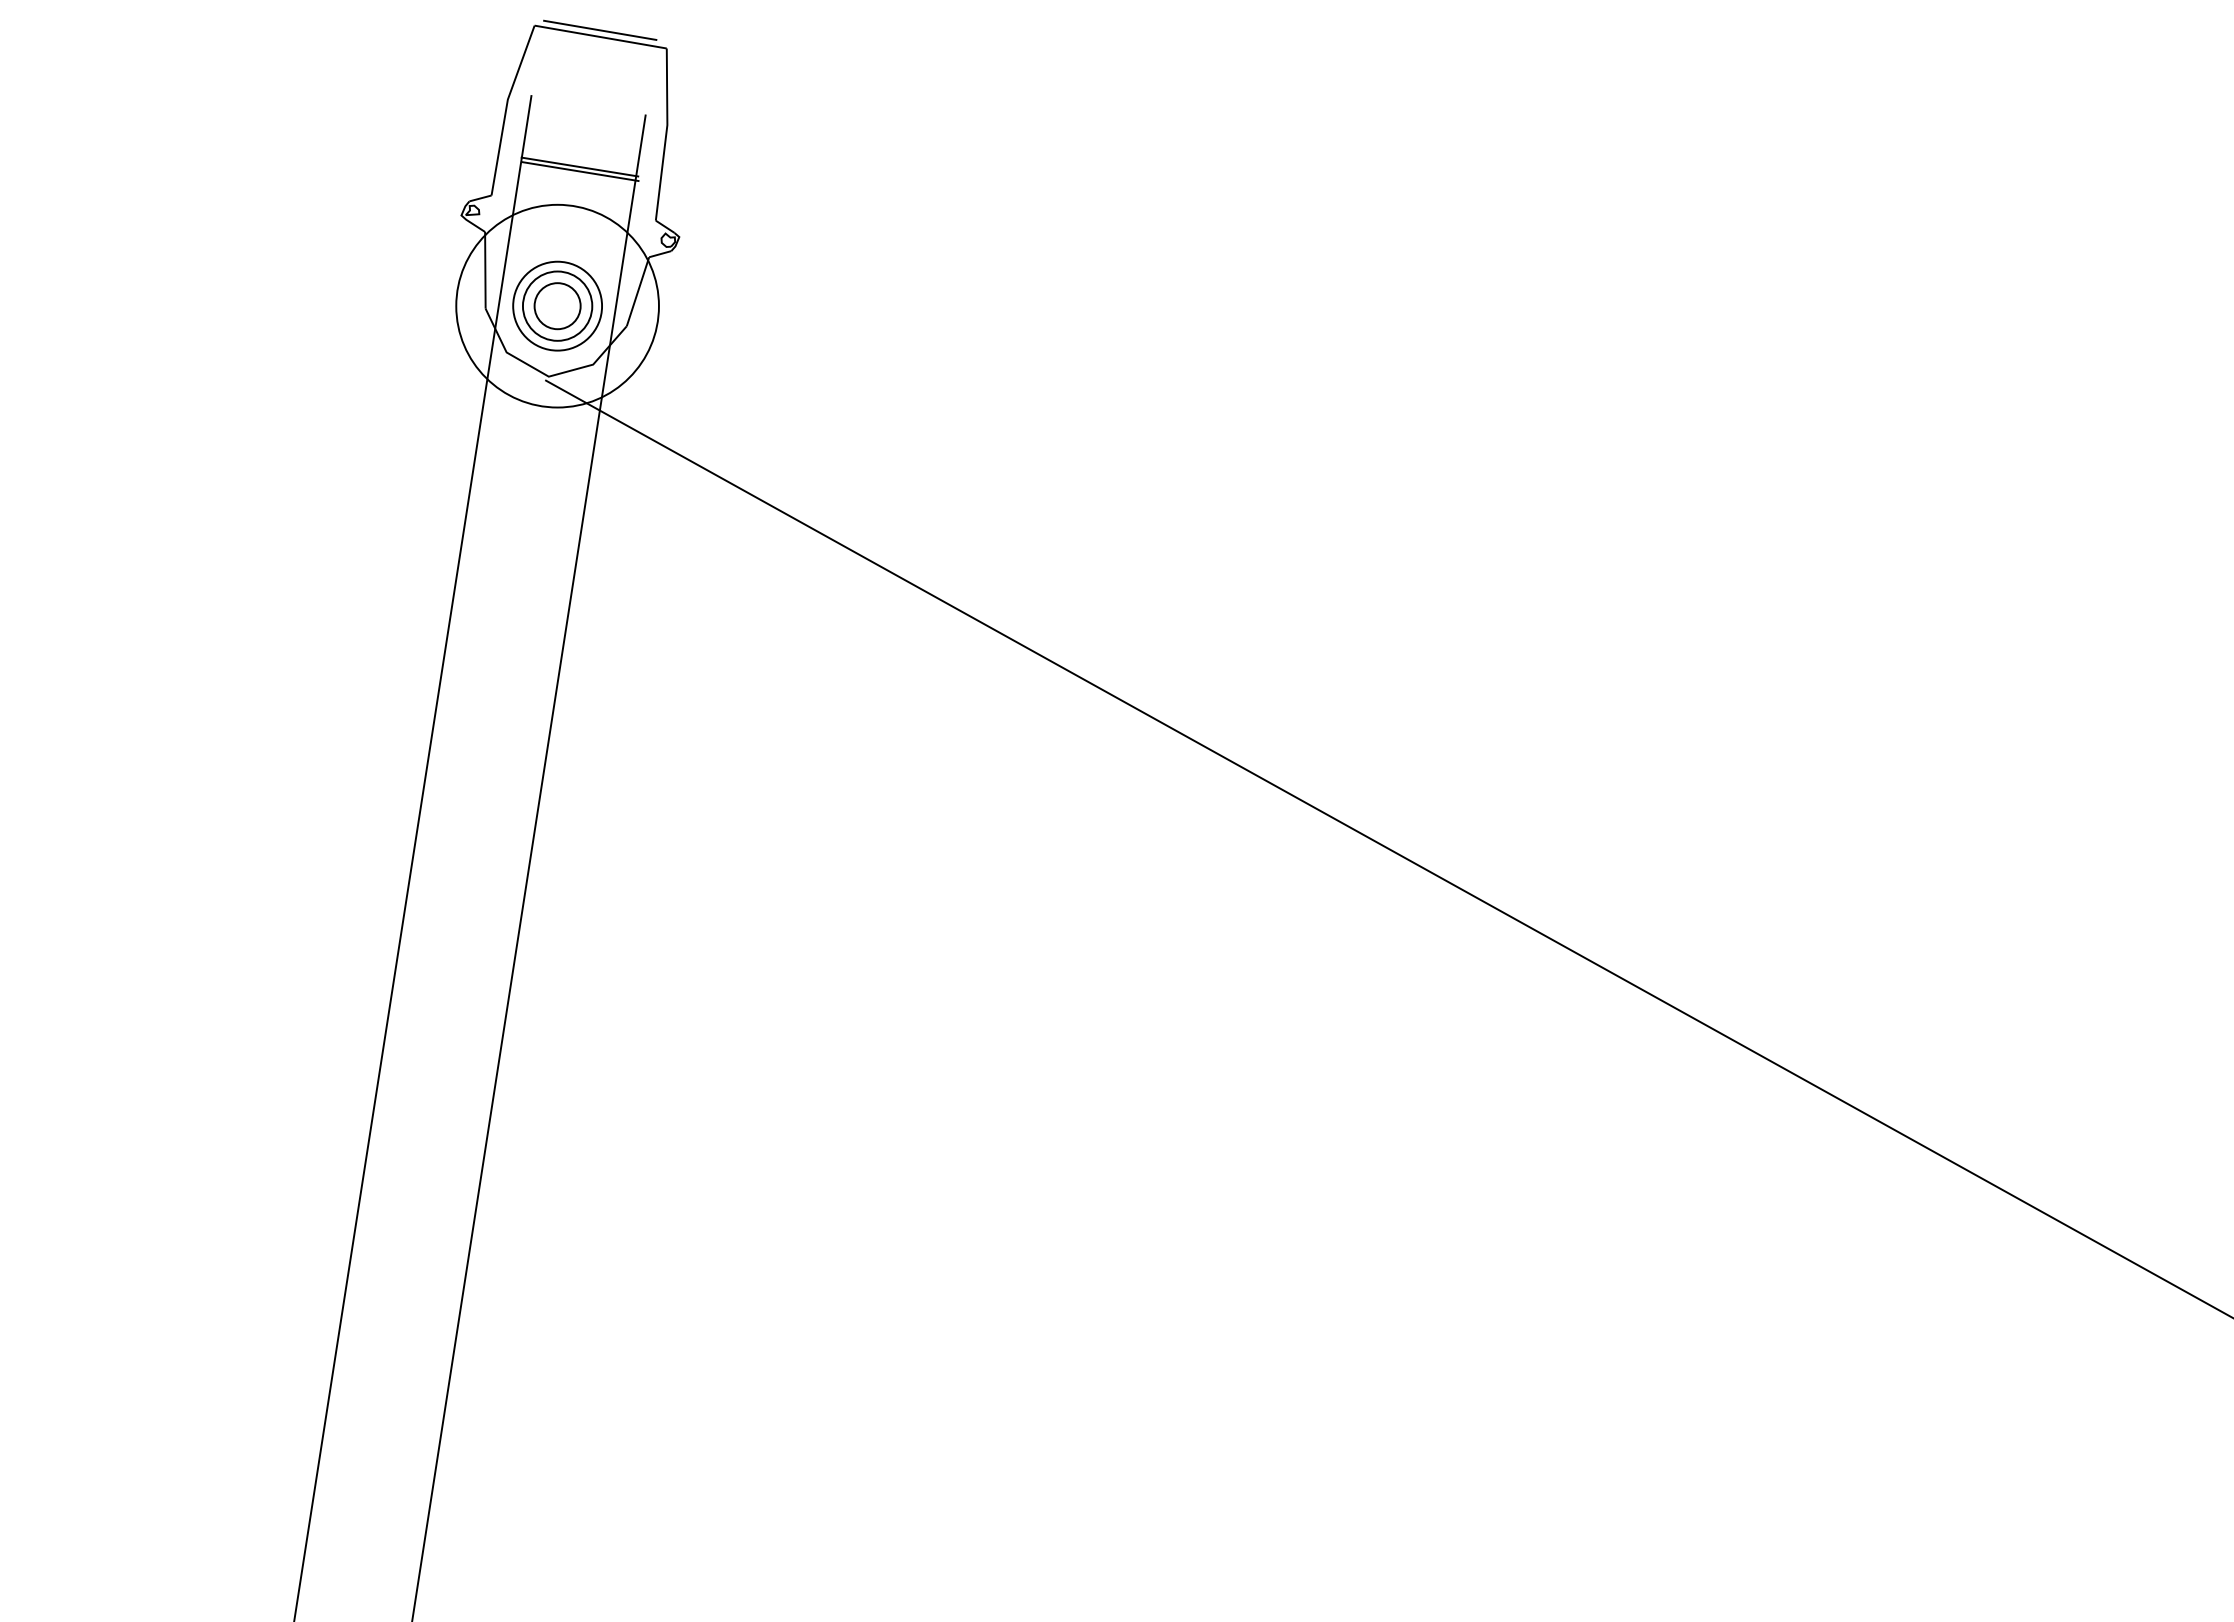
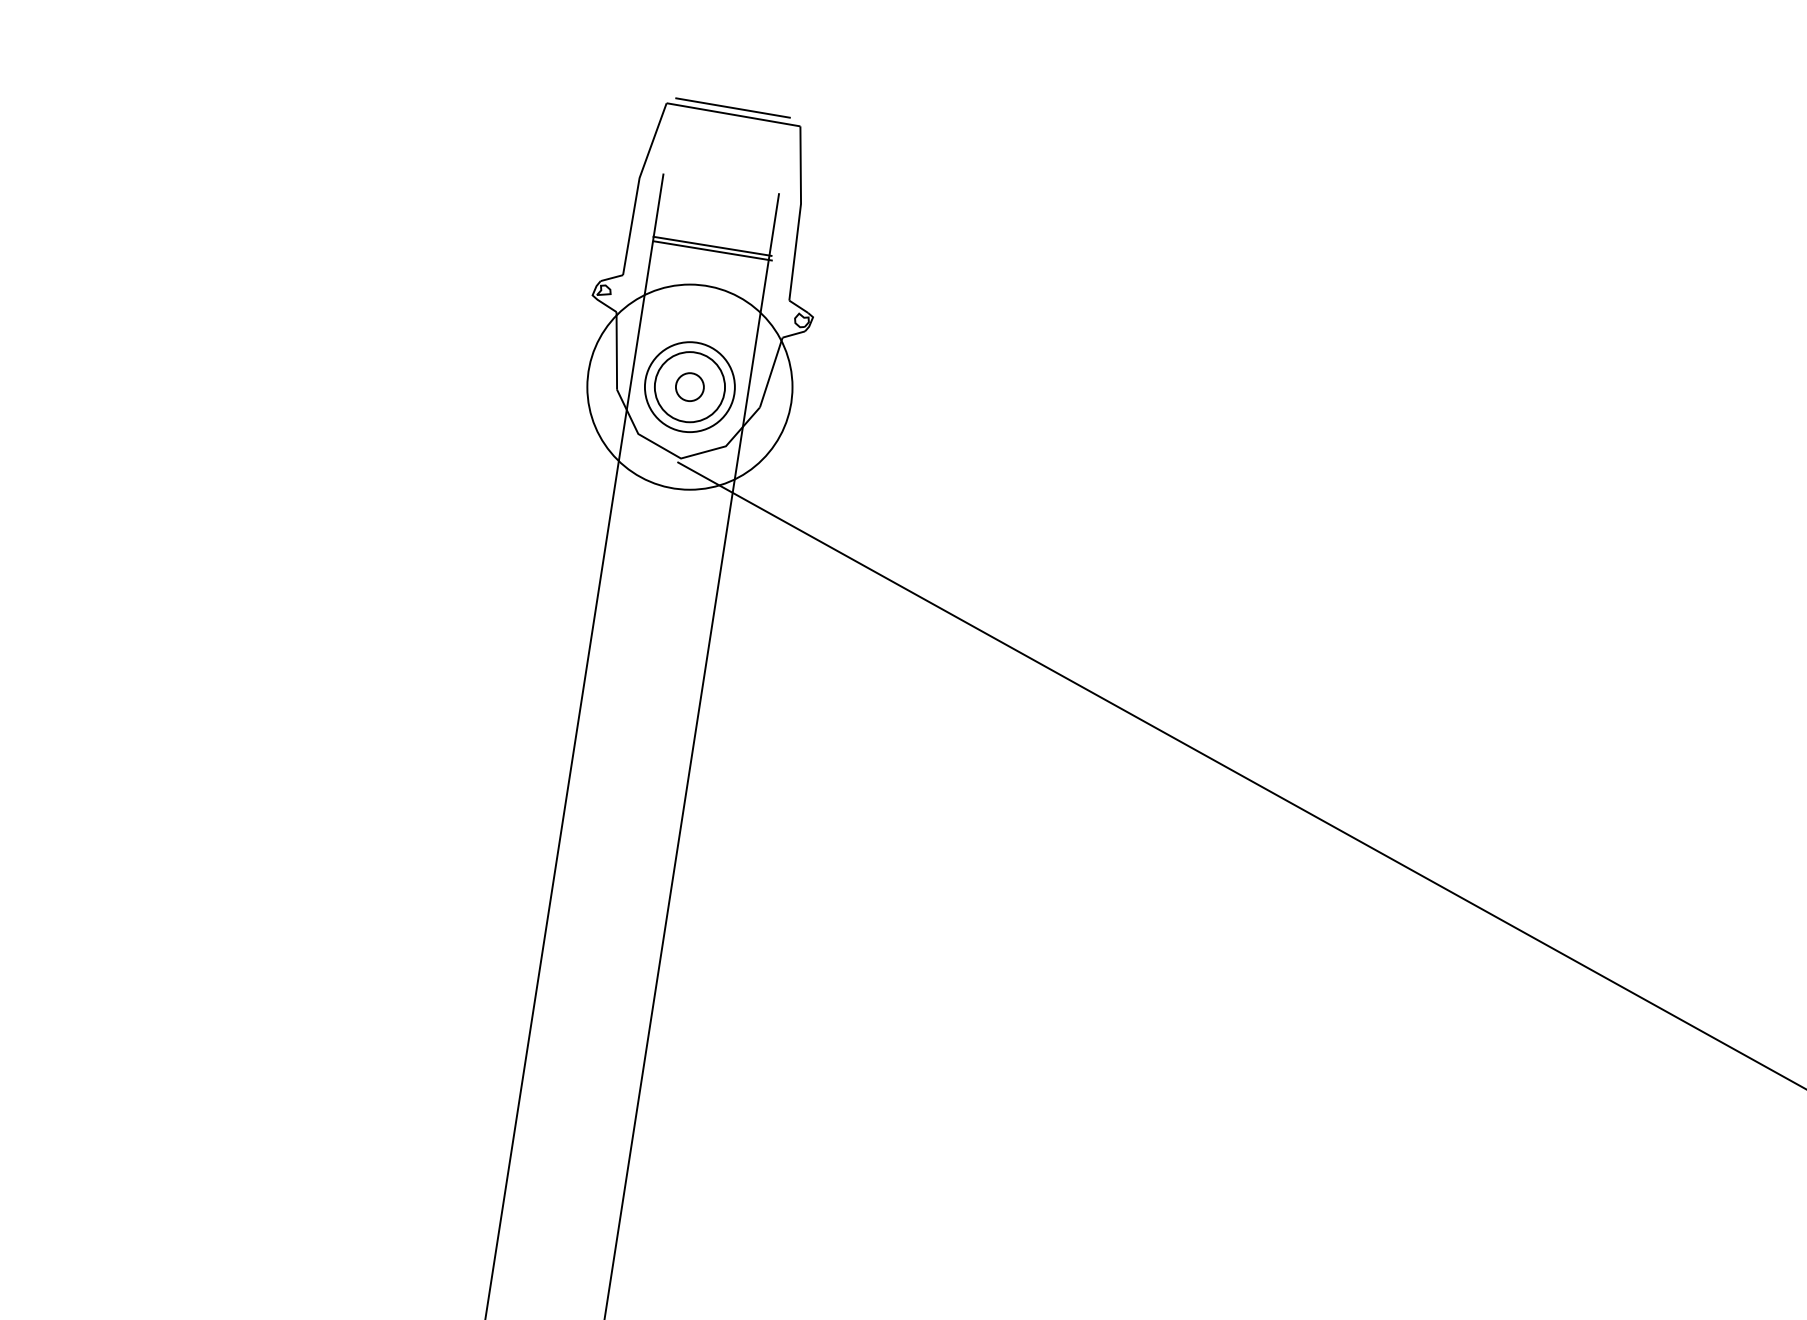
circle: (557, 306) -> (689, 387), size x0.6

